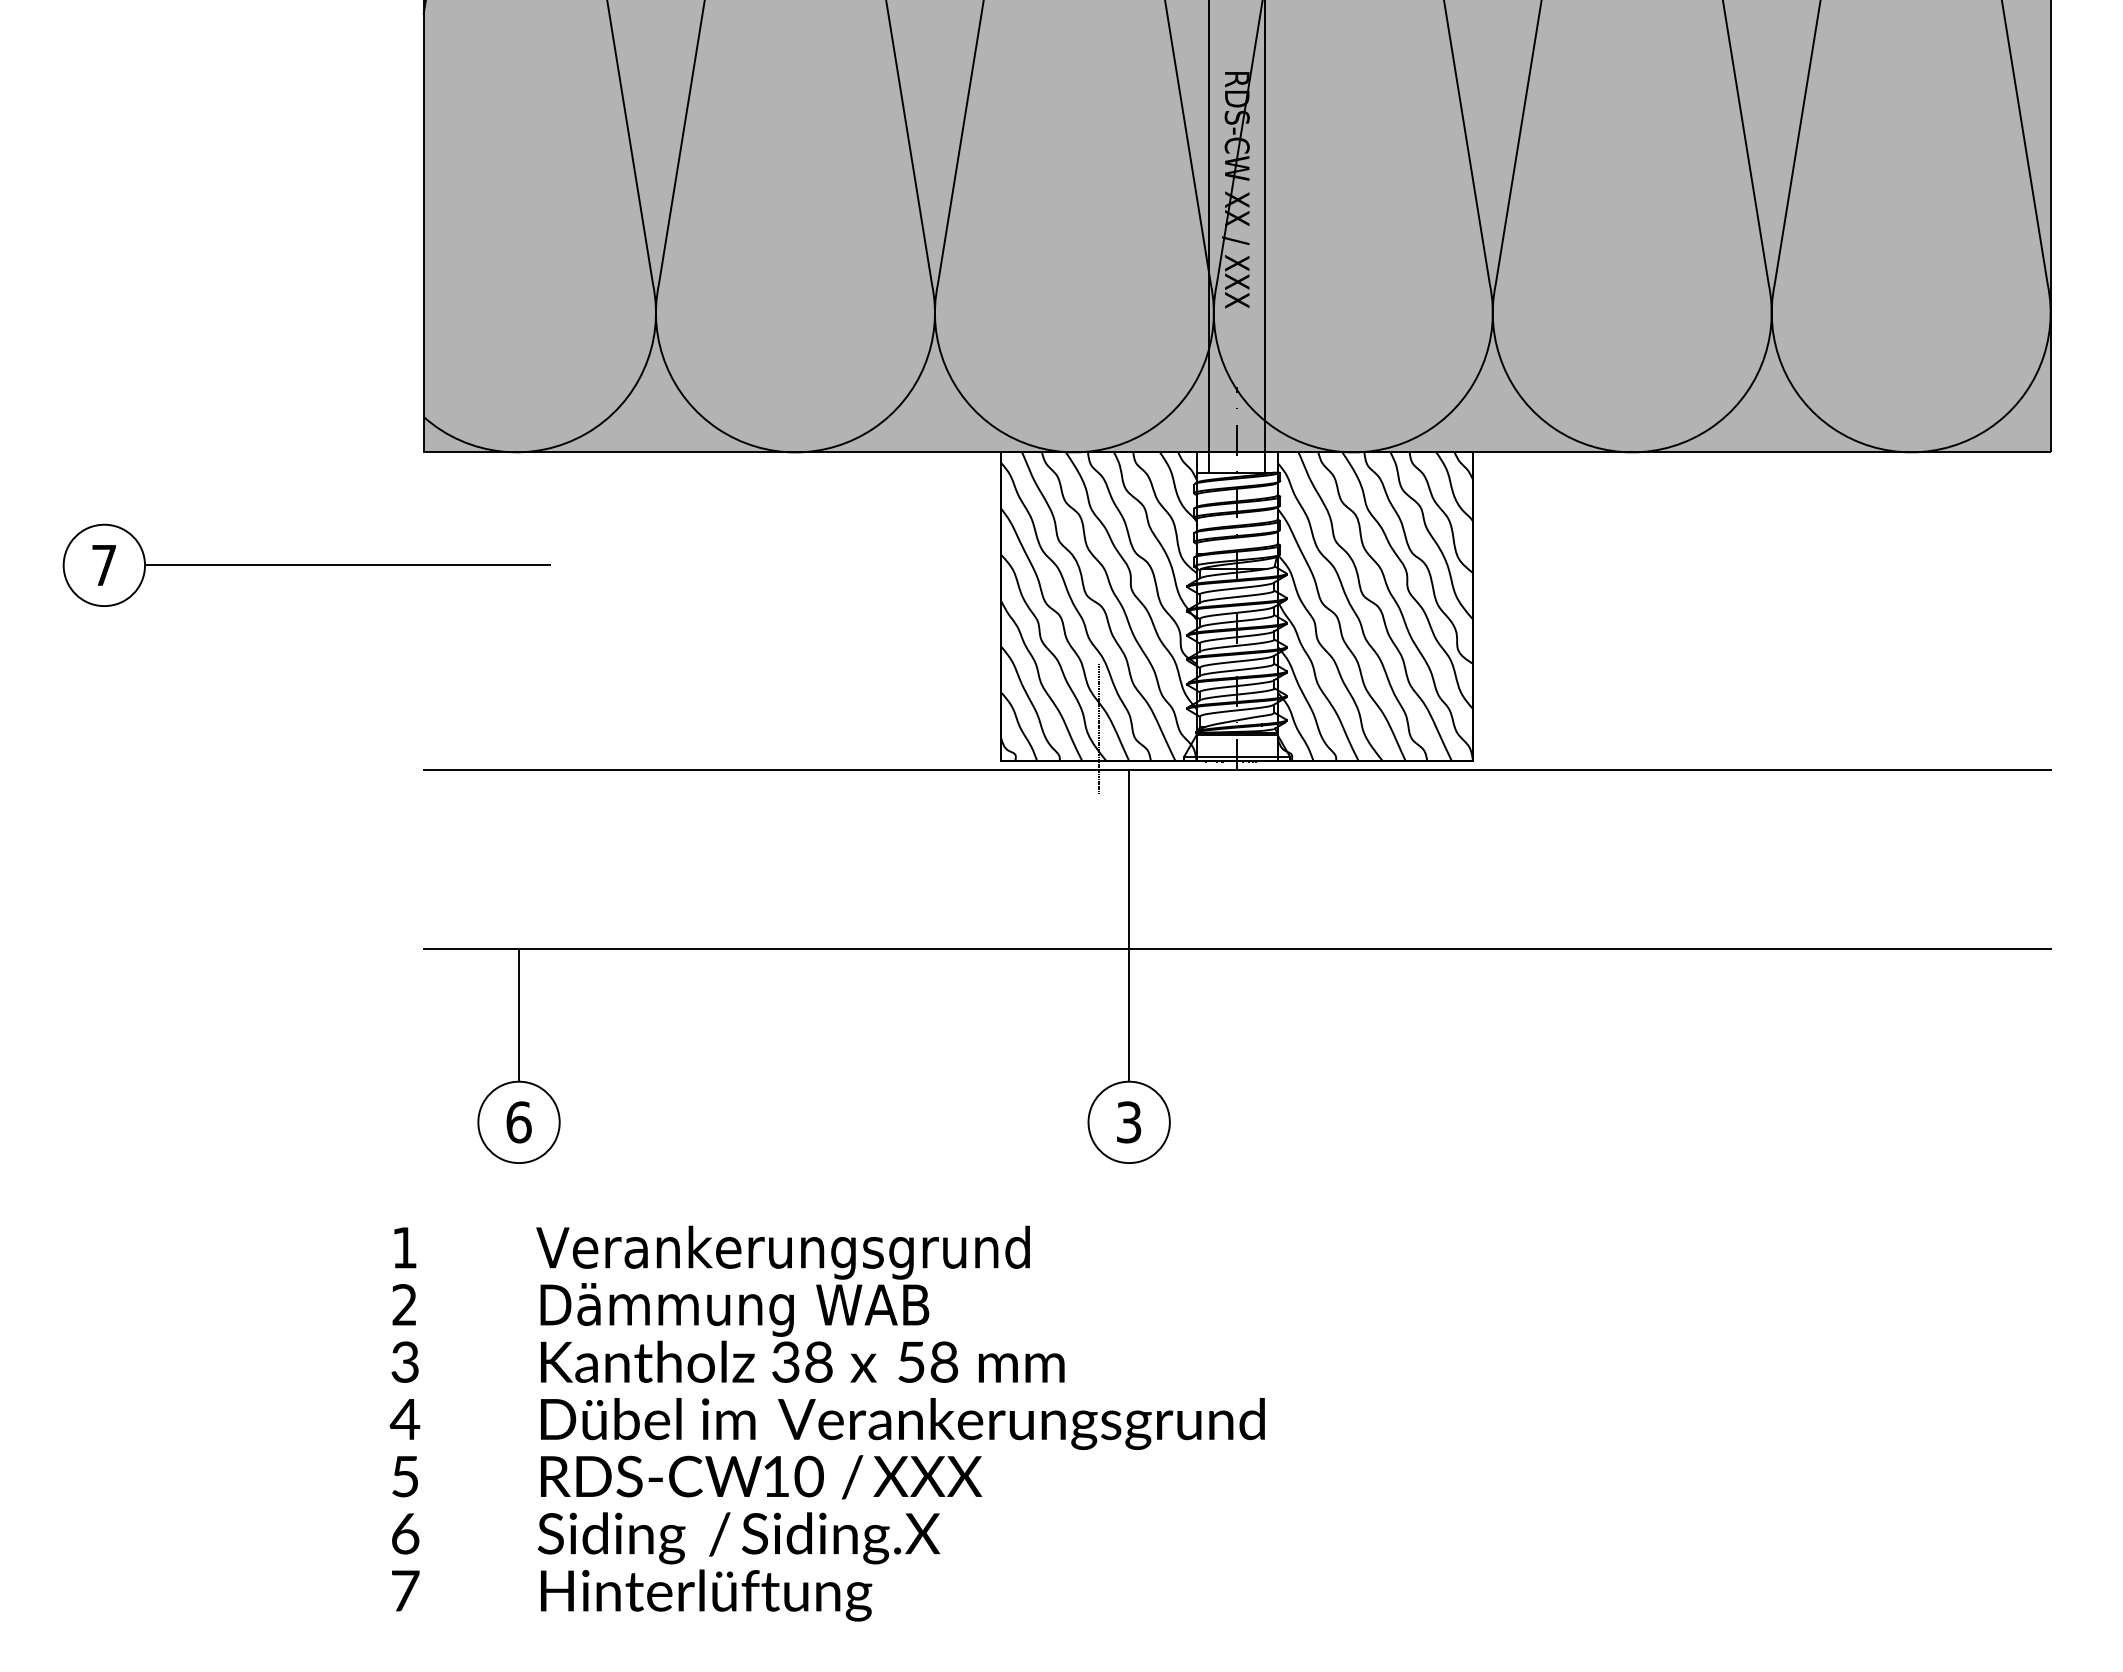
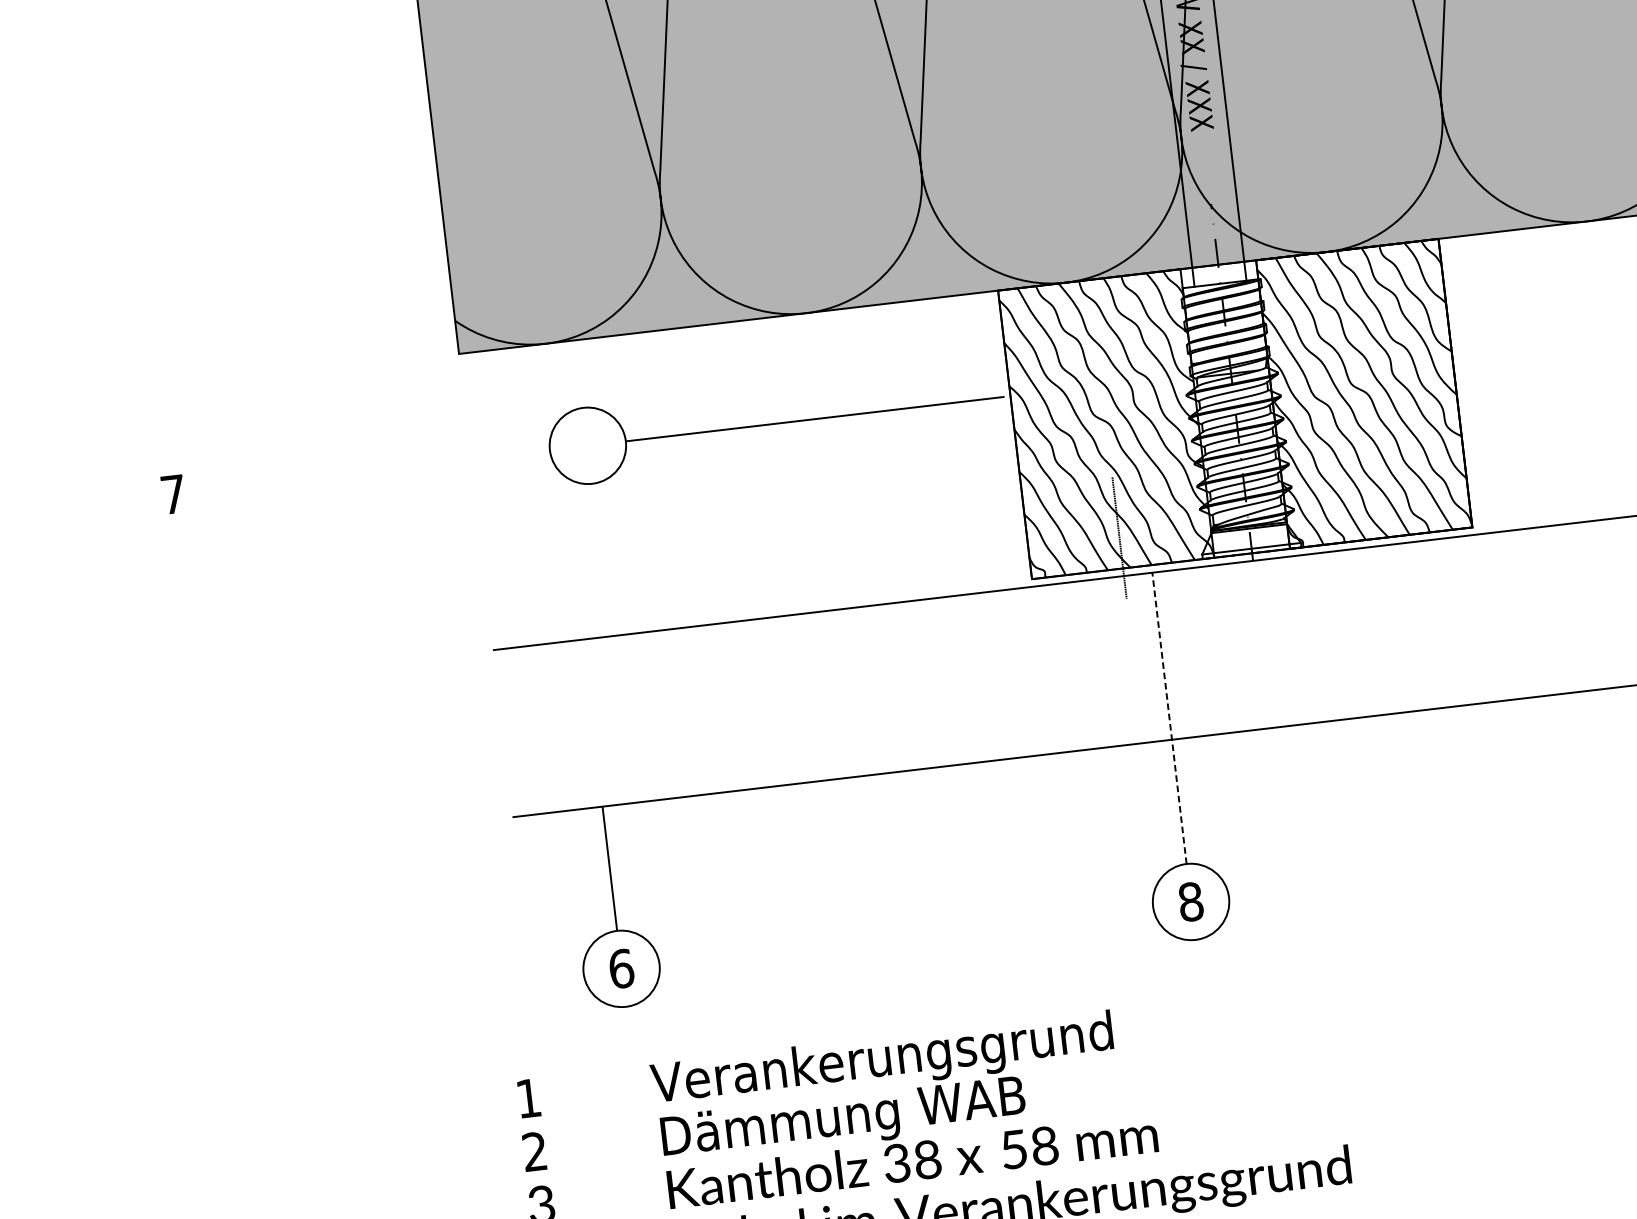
part: (306, 564) -> (776, 422), moved
line: (1129, 925) -> (1169, 718), solid -> dashed
text: (1128, 1122) -> (1190, 902), 3 -> 8

